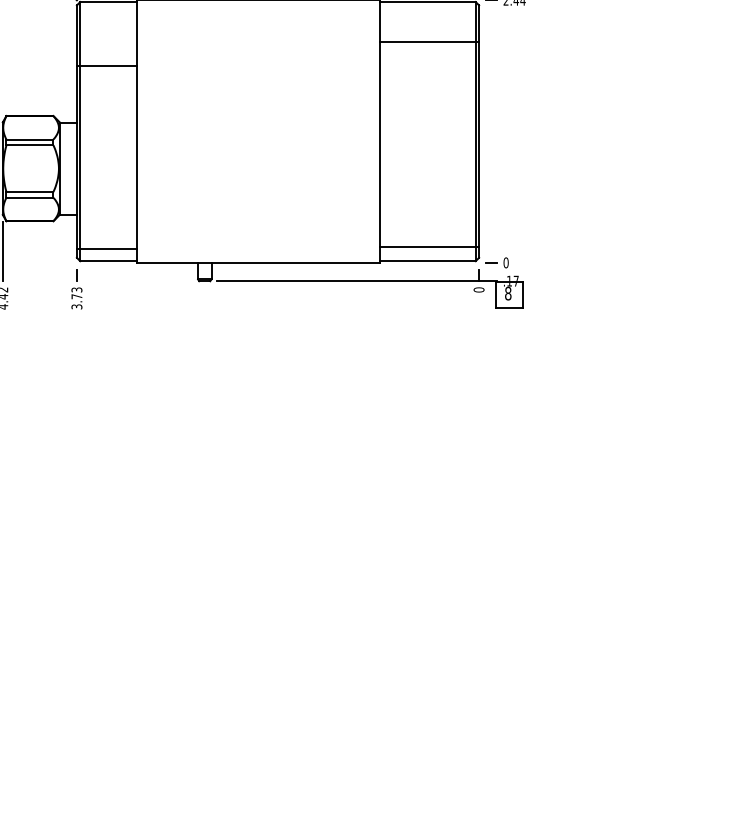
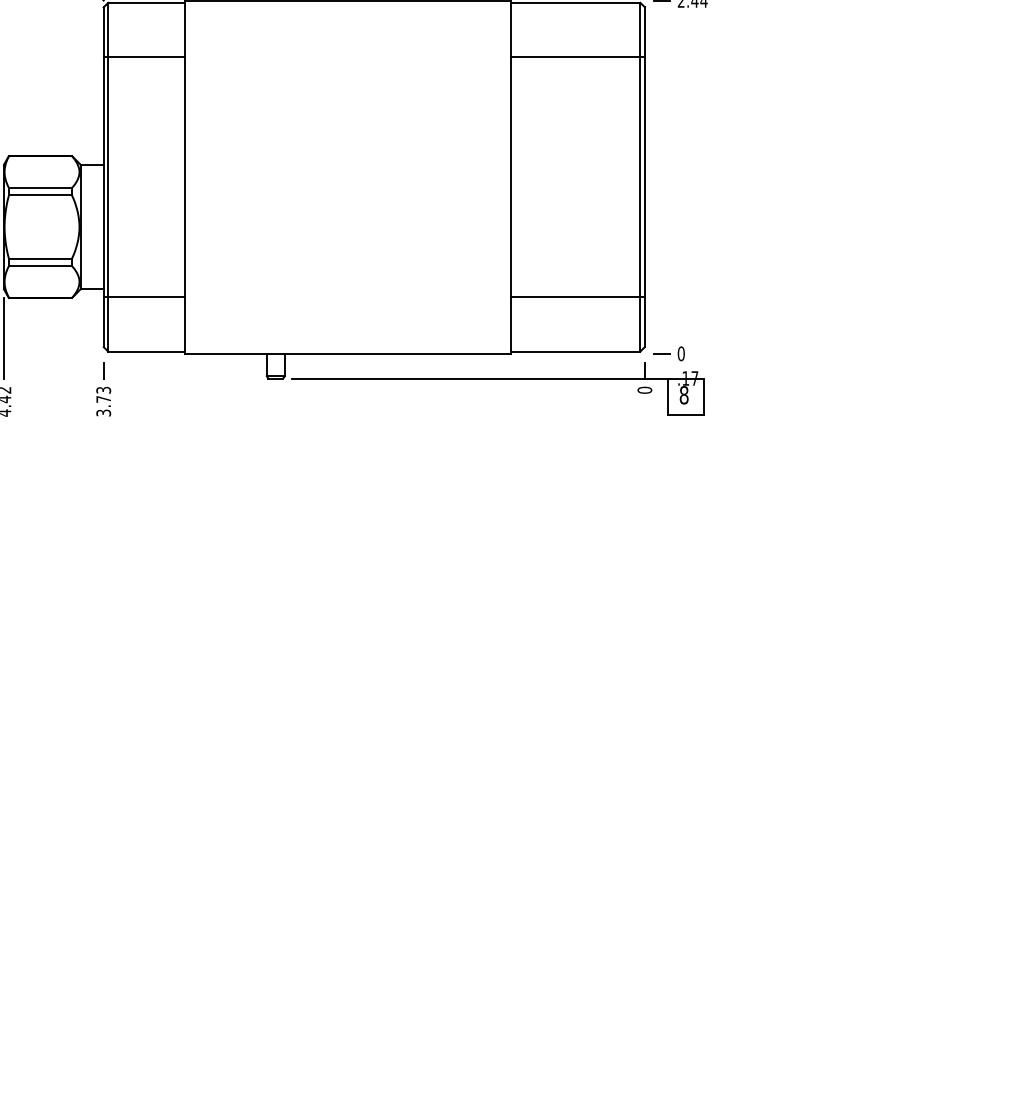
line: (106, 66) -> (143, 57), moved
line: (429, 246) -> (578, 296), moved
line: (106, 248) -> (143, 296), moved

